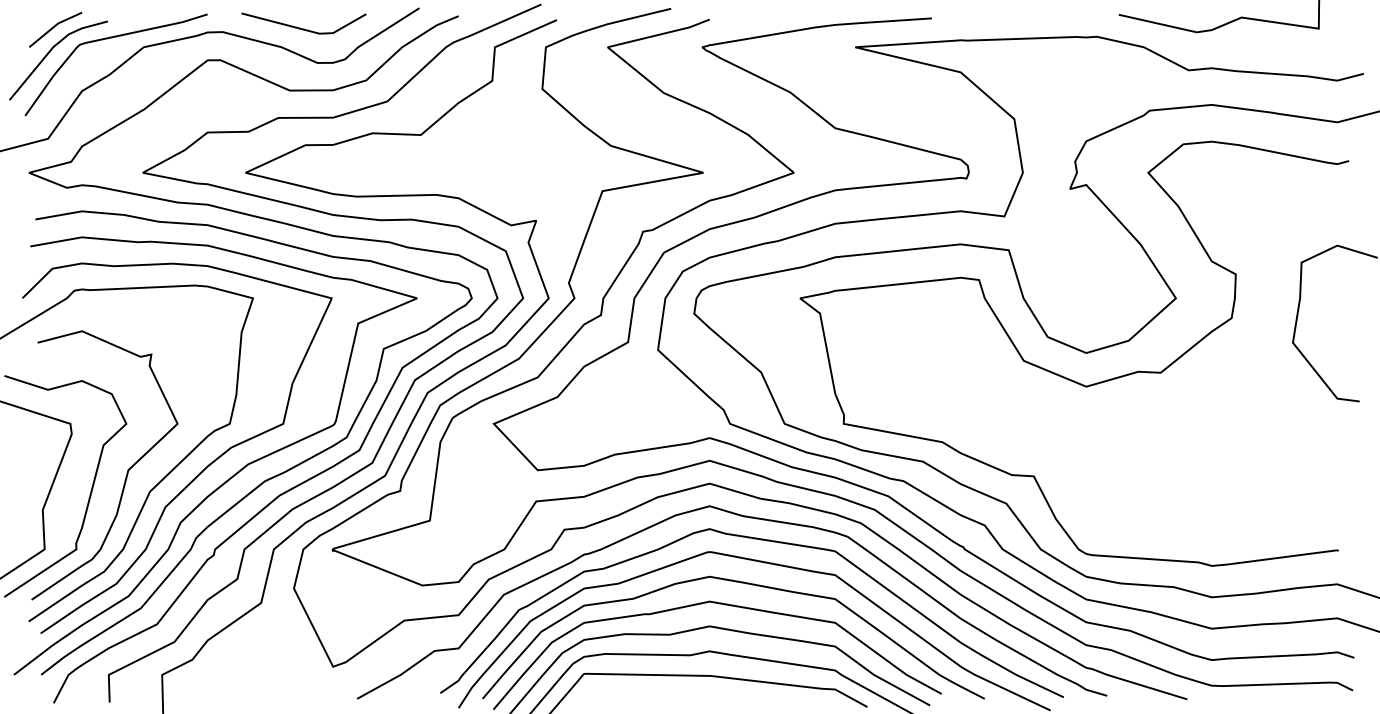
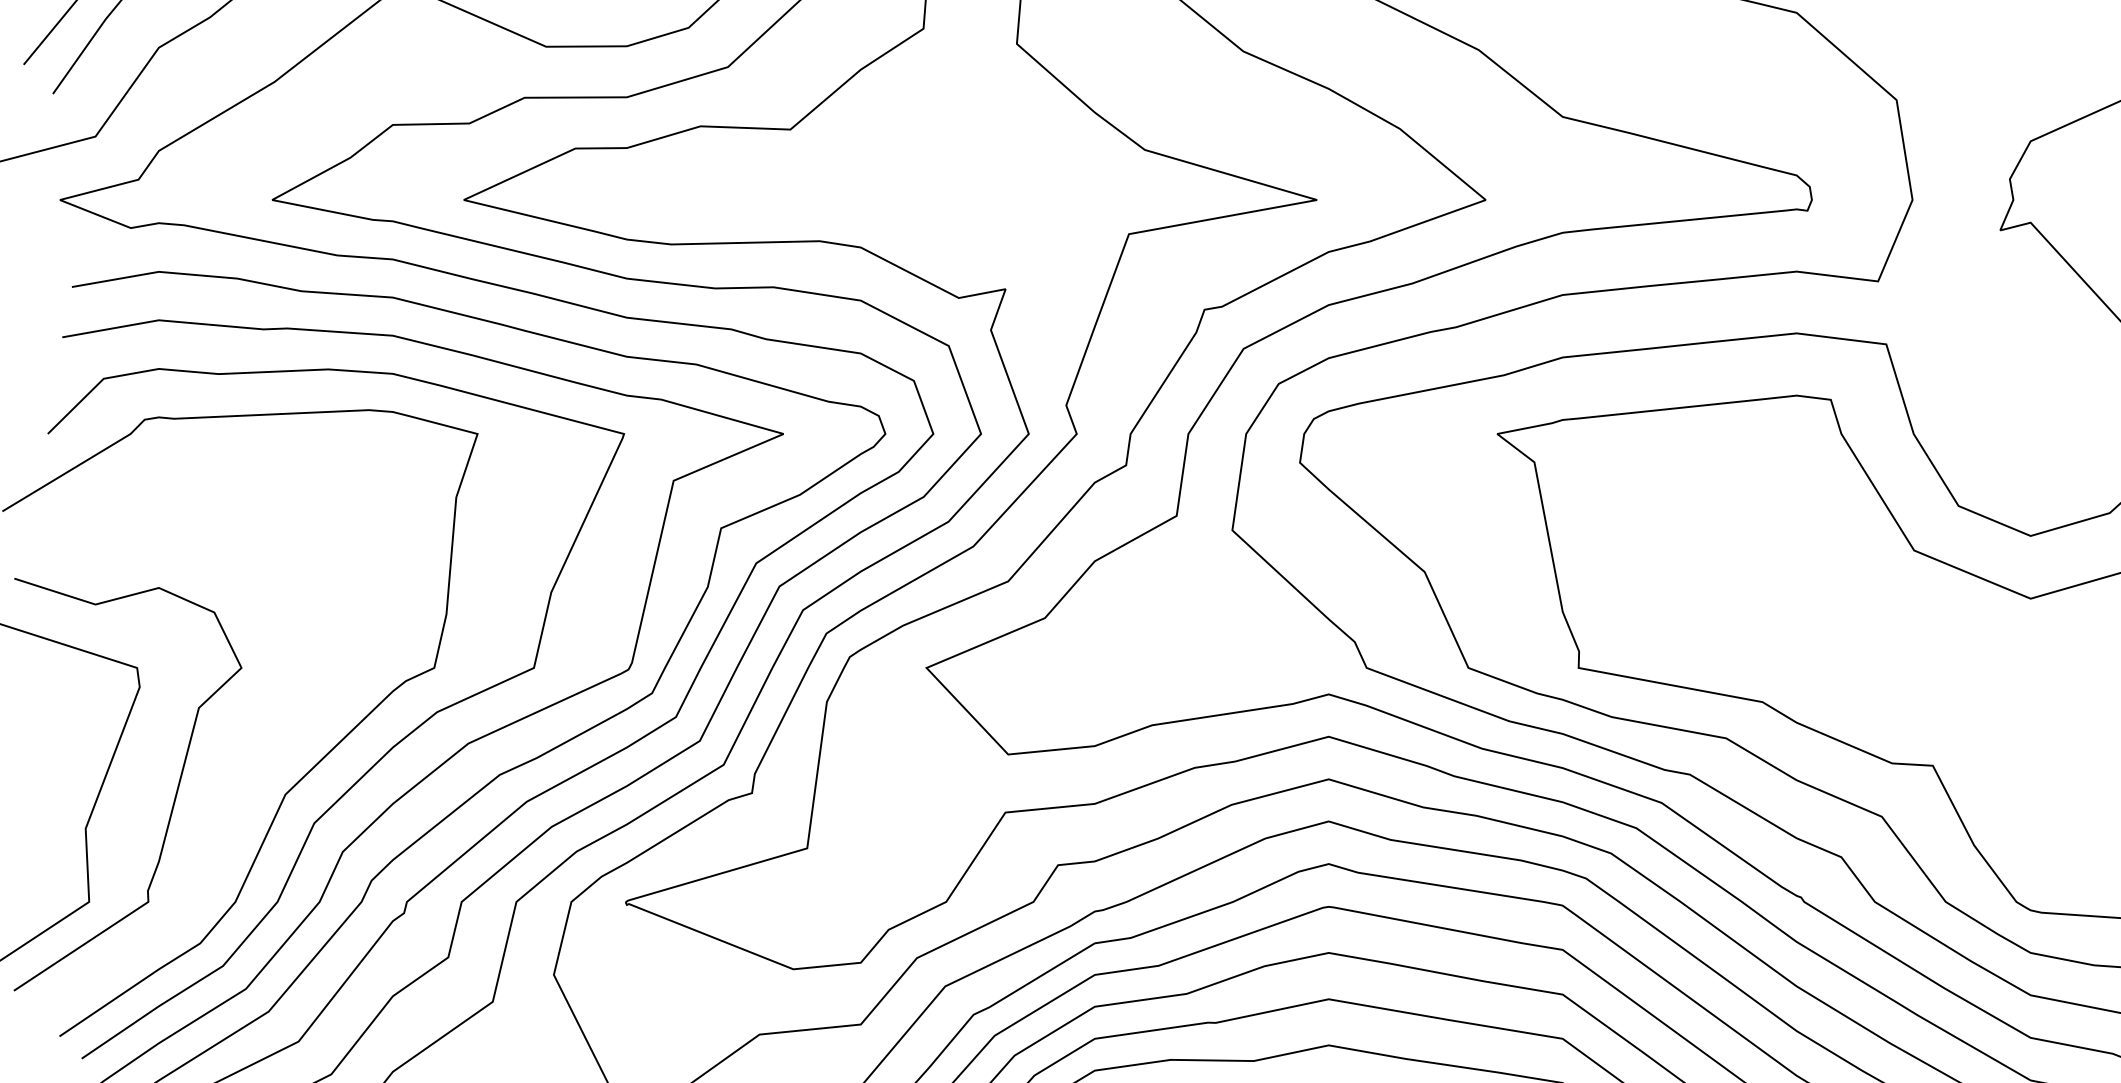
curve: (126, 472) -> (241, 758), removed

